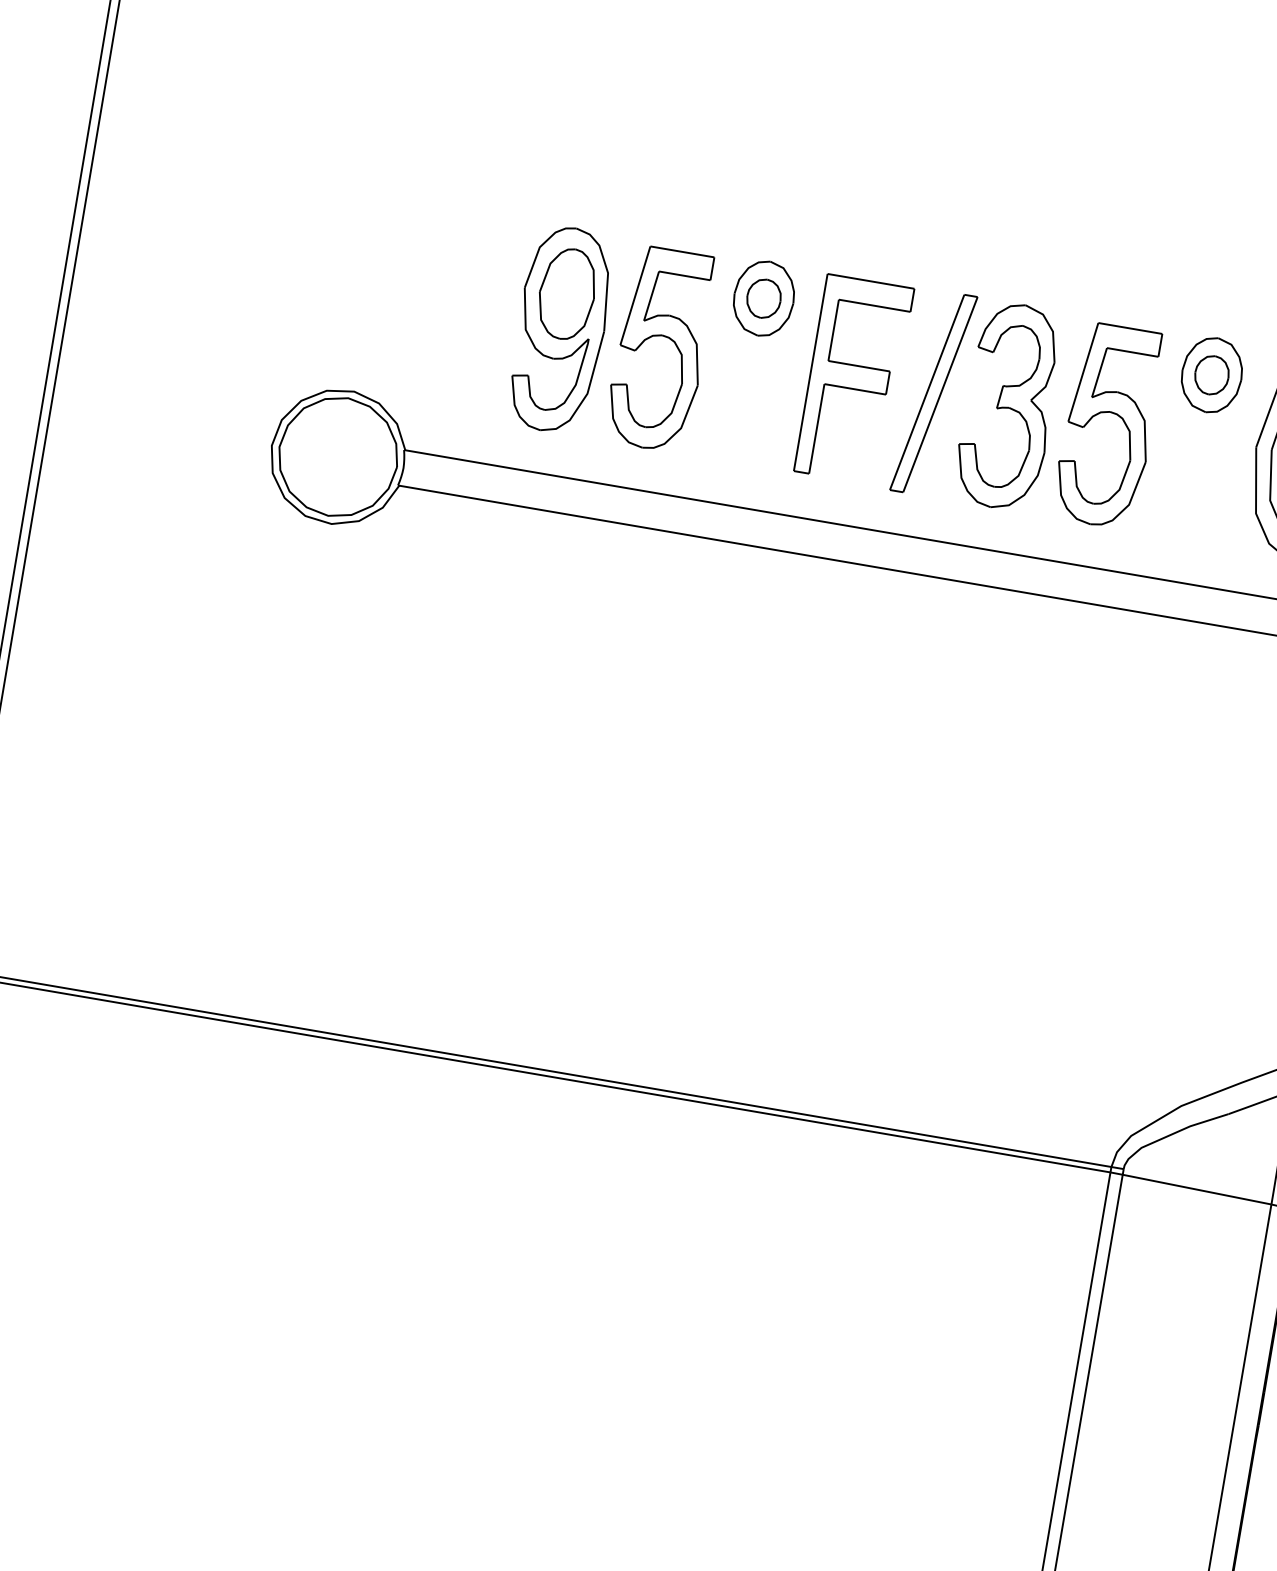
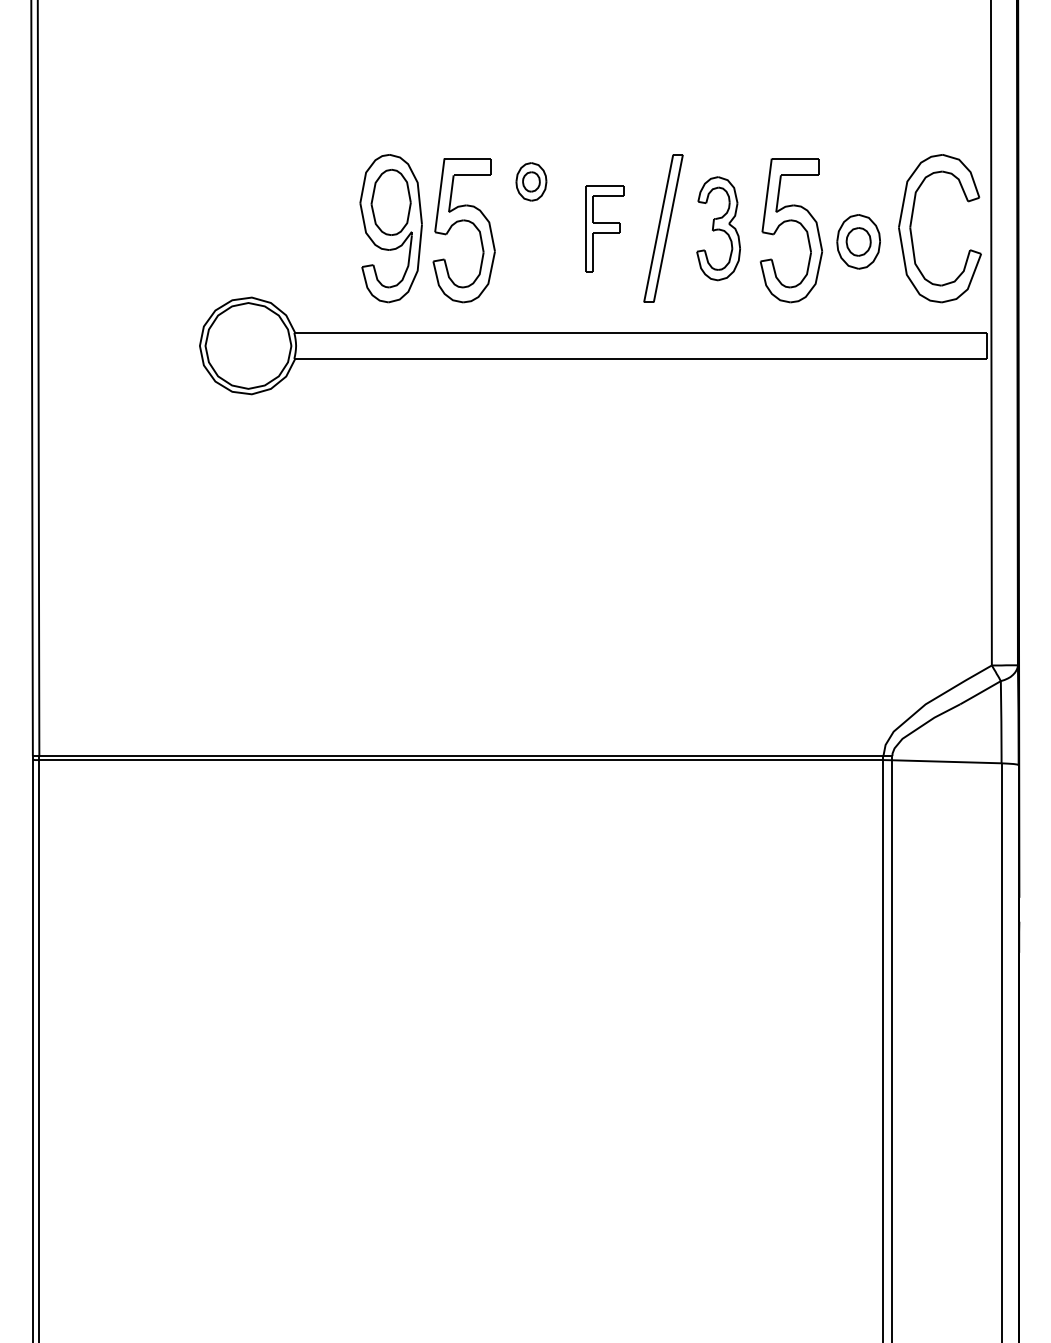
part: (764, 298) -> (531, 181), size x0.7
part: (1211, 374) -> (858, 241), moved
part: (854, 379) -> (605, 228), size x0.6
part: (1009, 406) -> (718, 228), size x0.7

